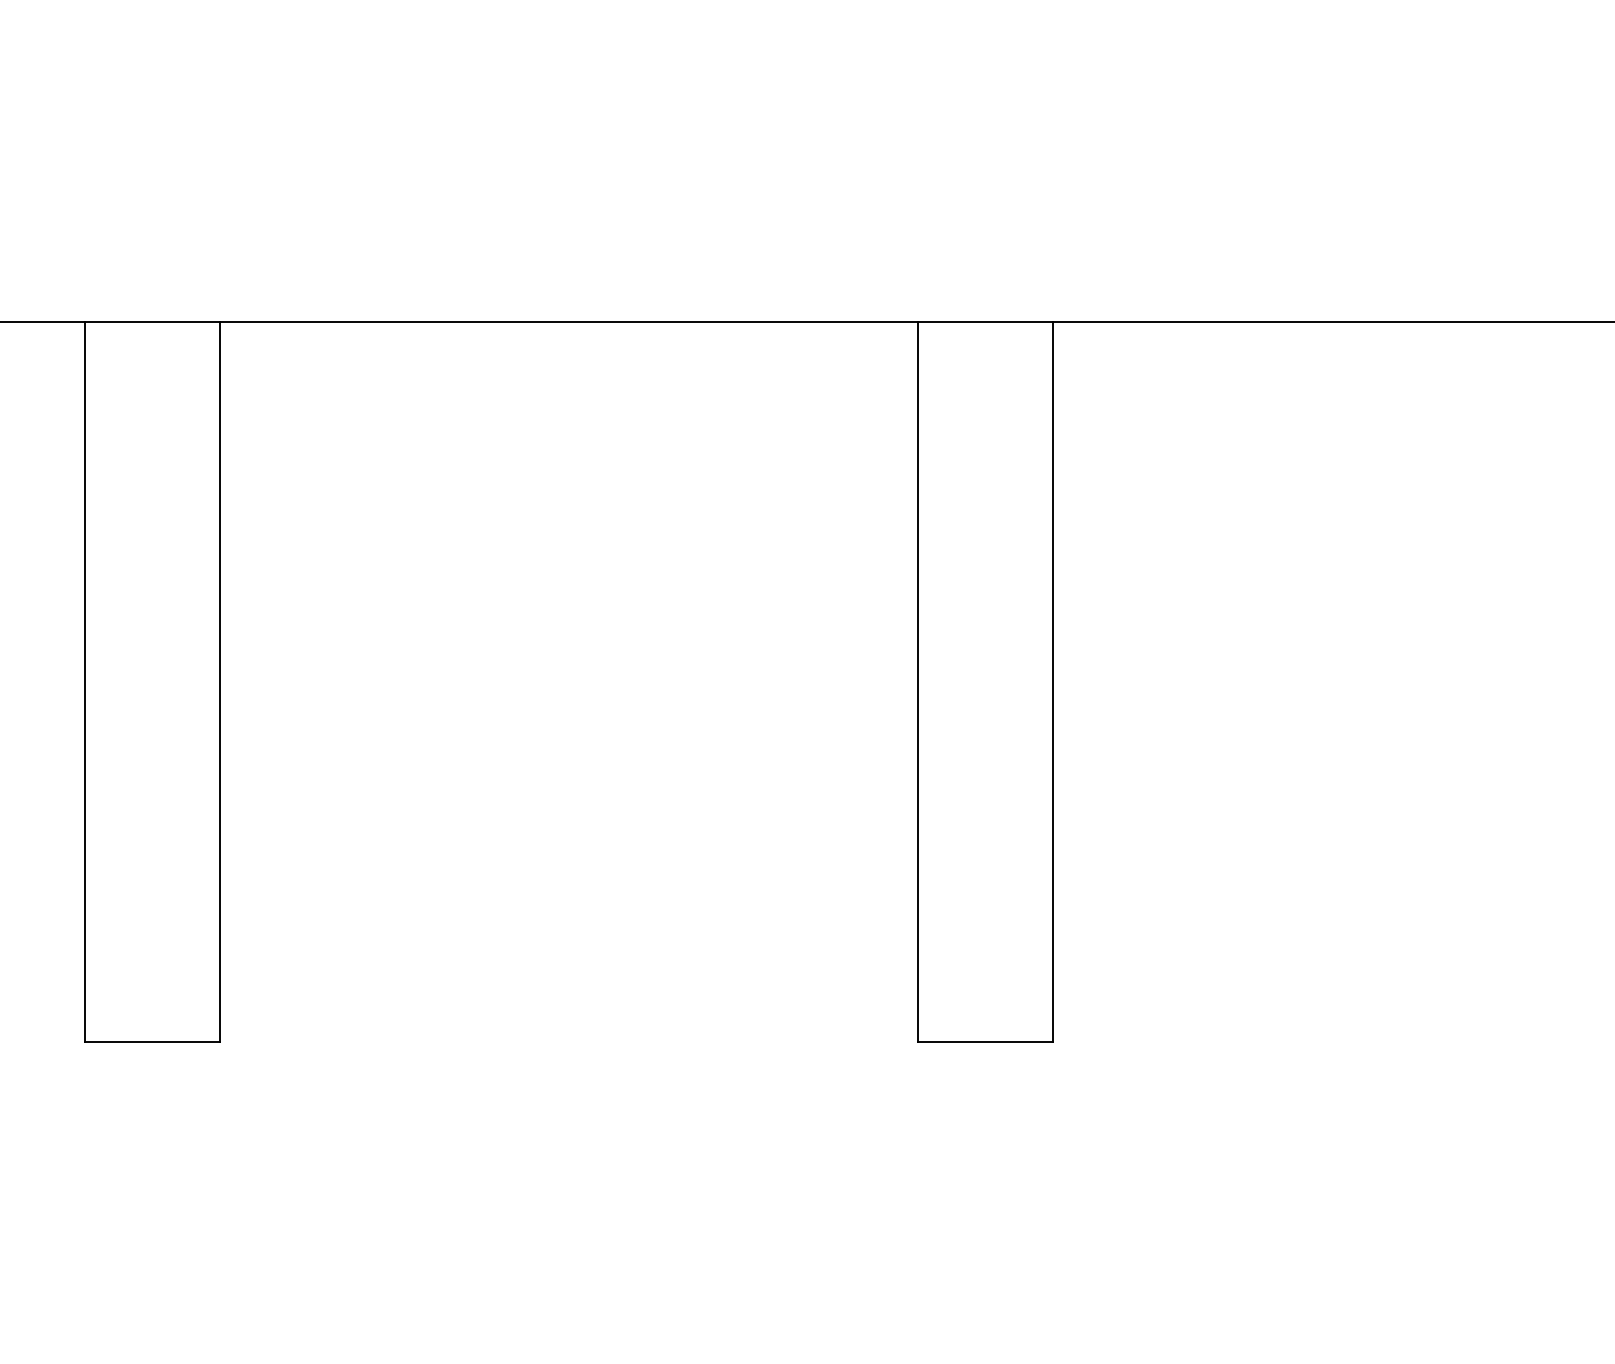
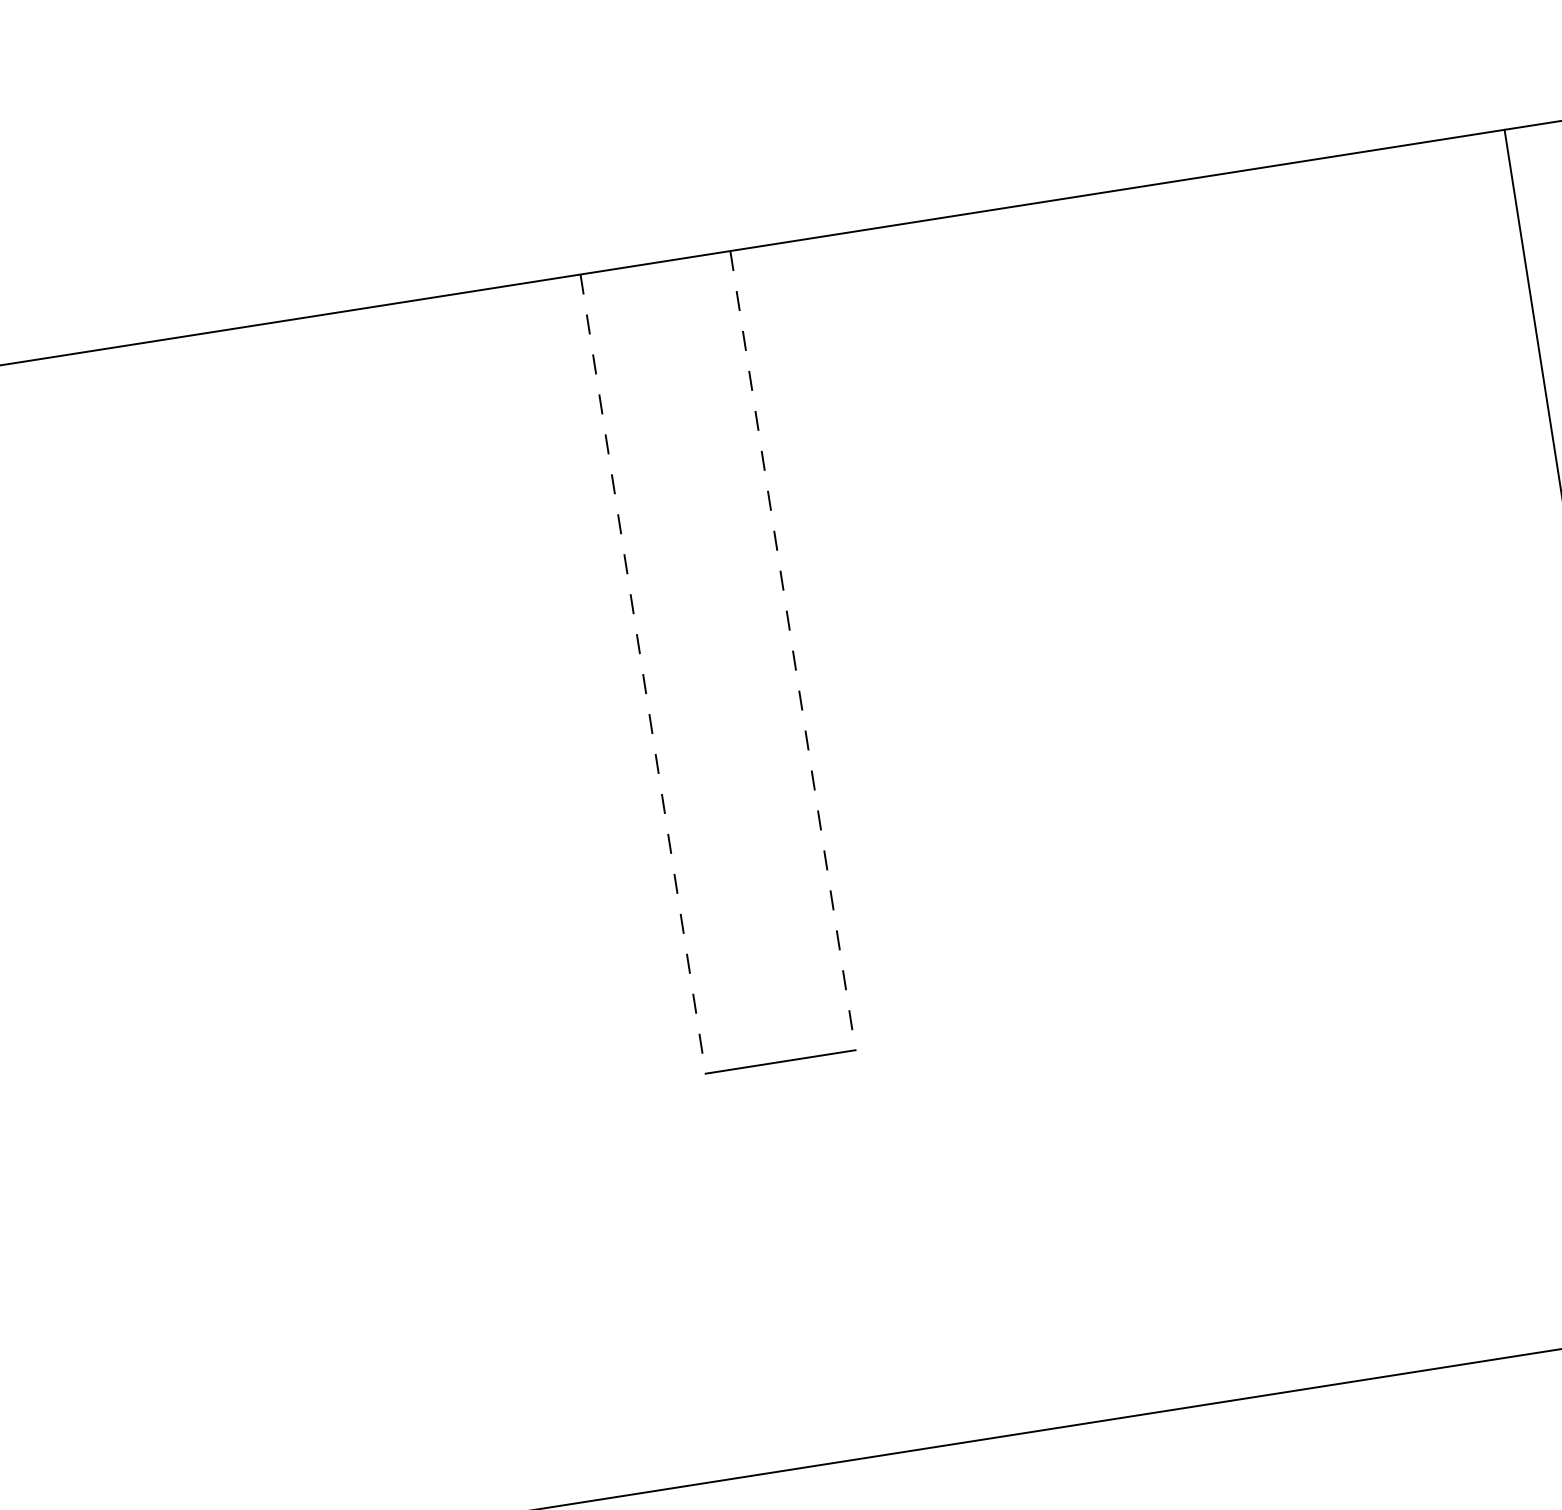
line: (918, 682) -> (643, 674), solid -> dashed
line: (1053, 682) -> (793, 651), solid -> dashed

